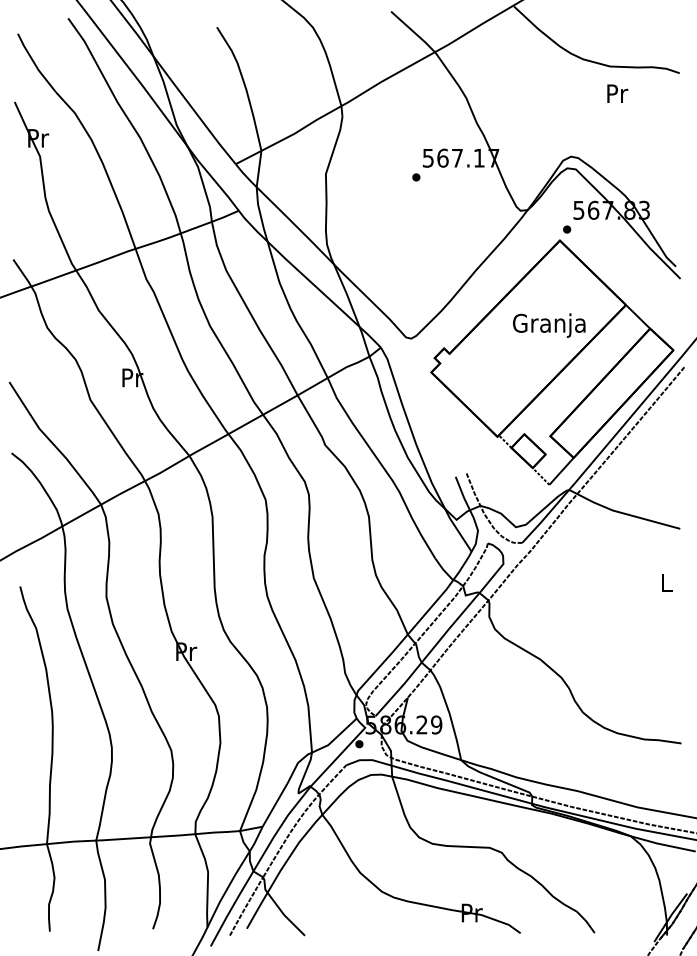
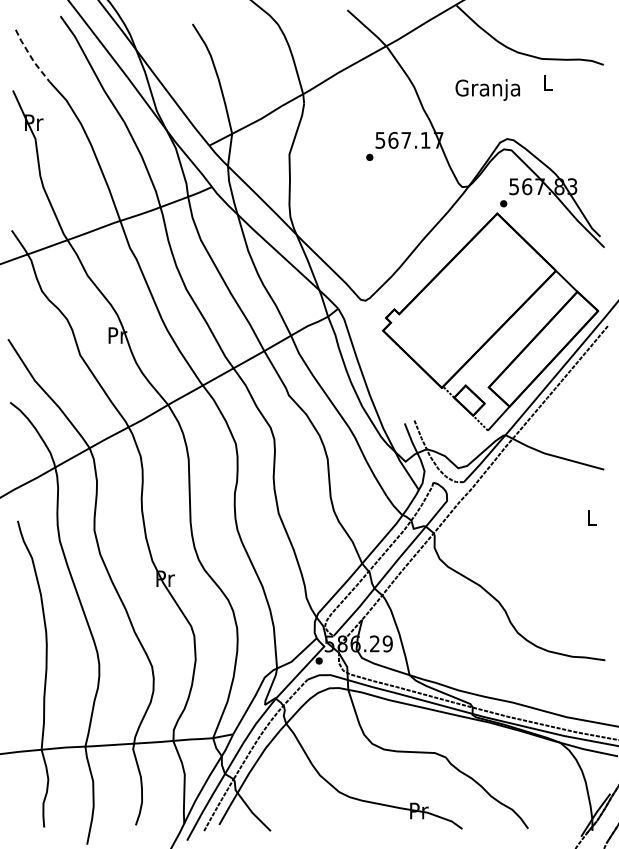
line: (35, 64) -> (31, 57), solid -> dashed
text: (617, 93) -> (548, 82), Pr -> L
text: (549, 325) -> (488, 90), moved

